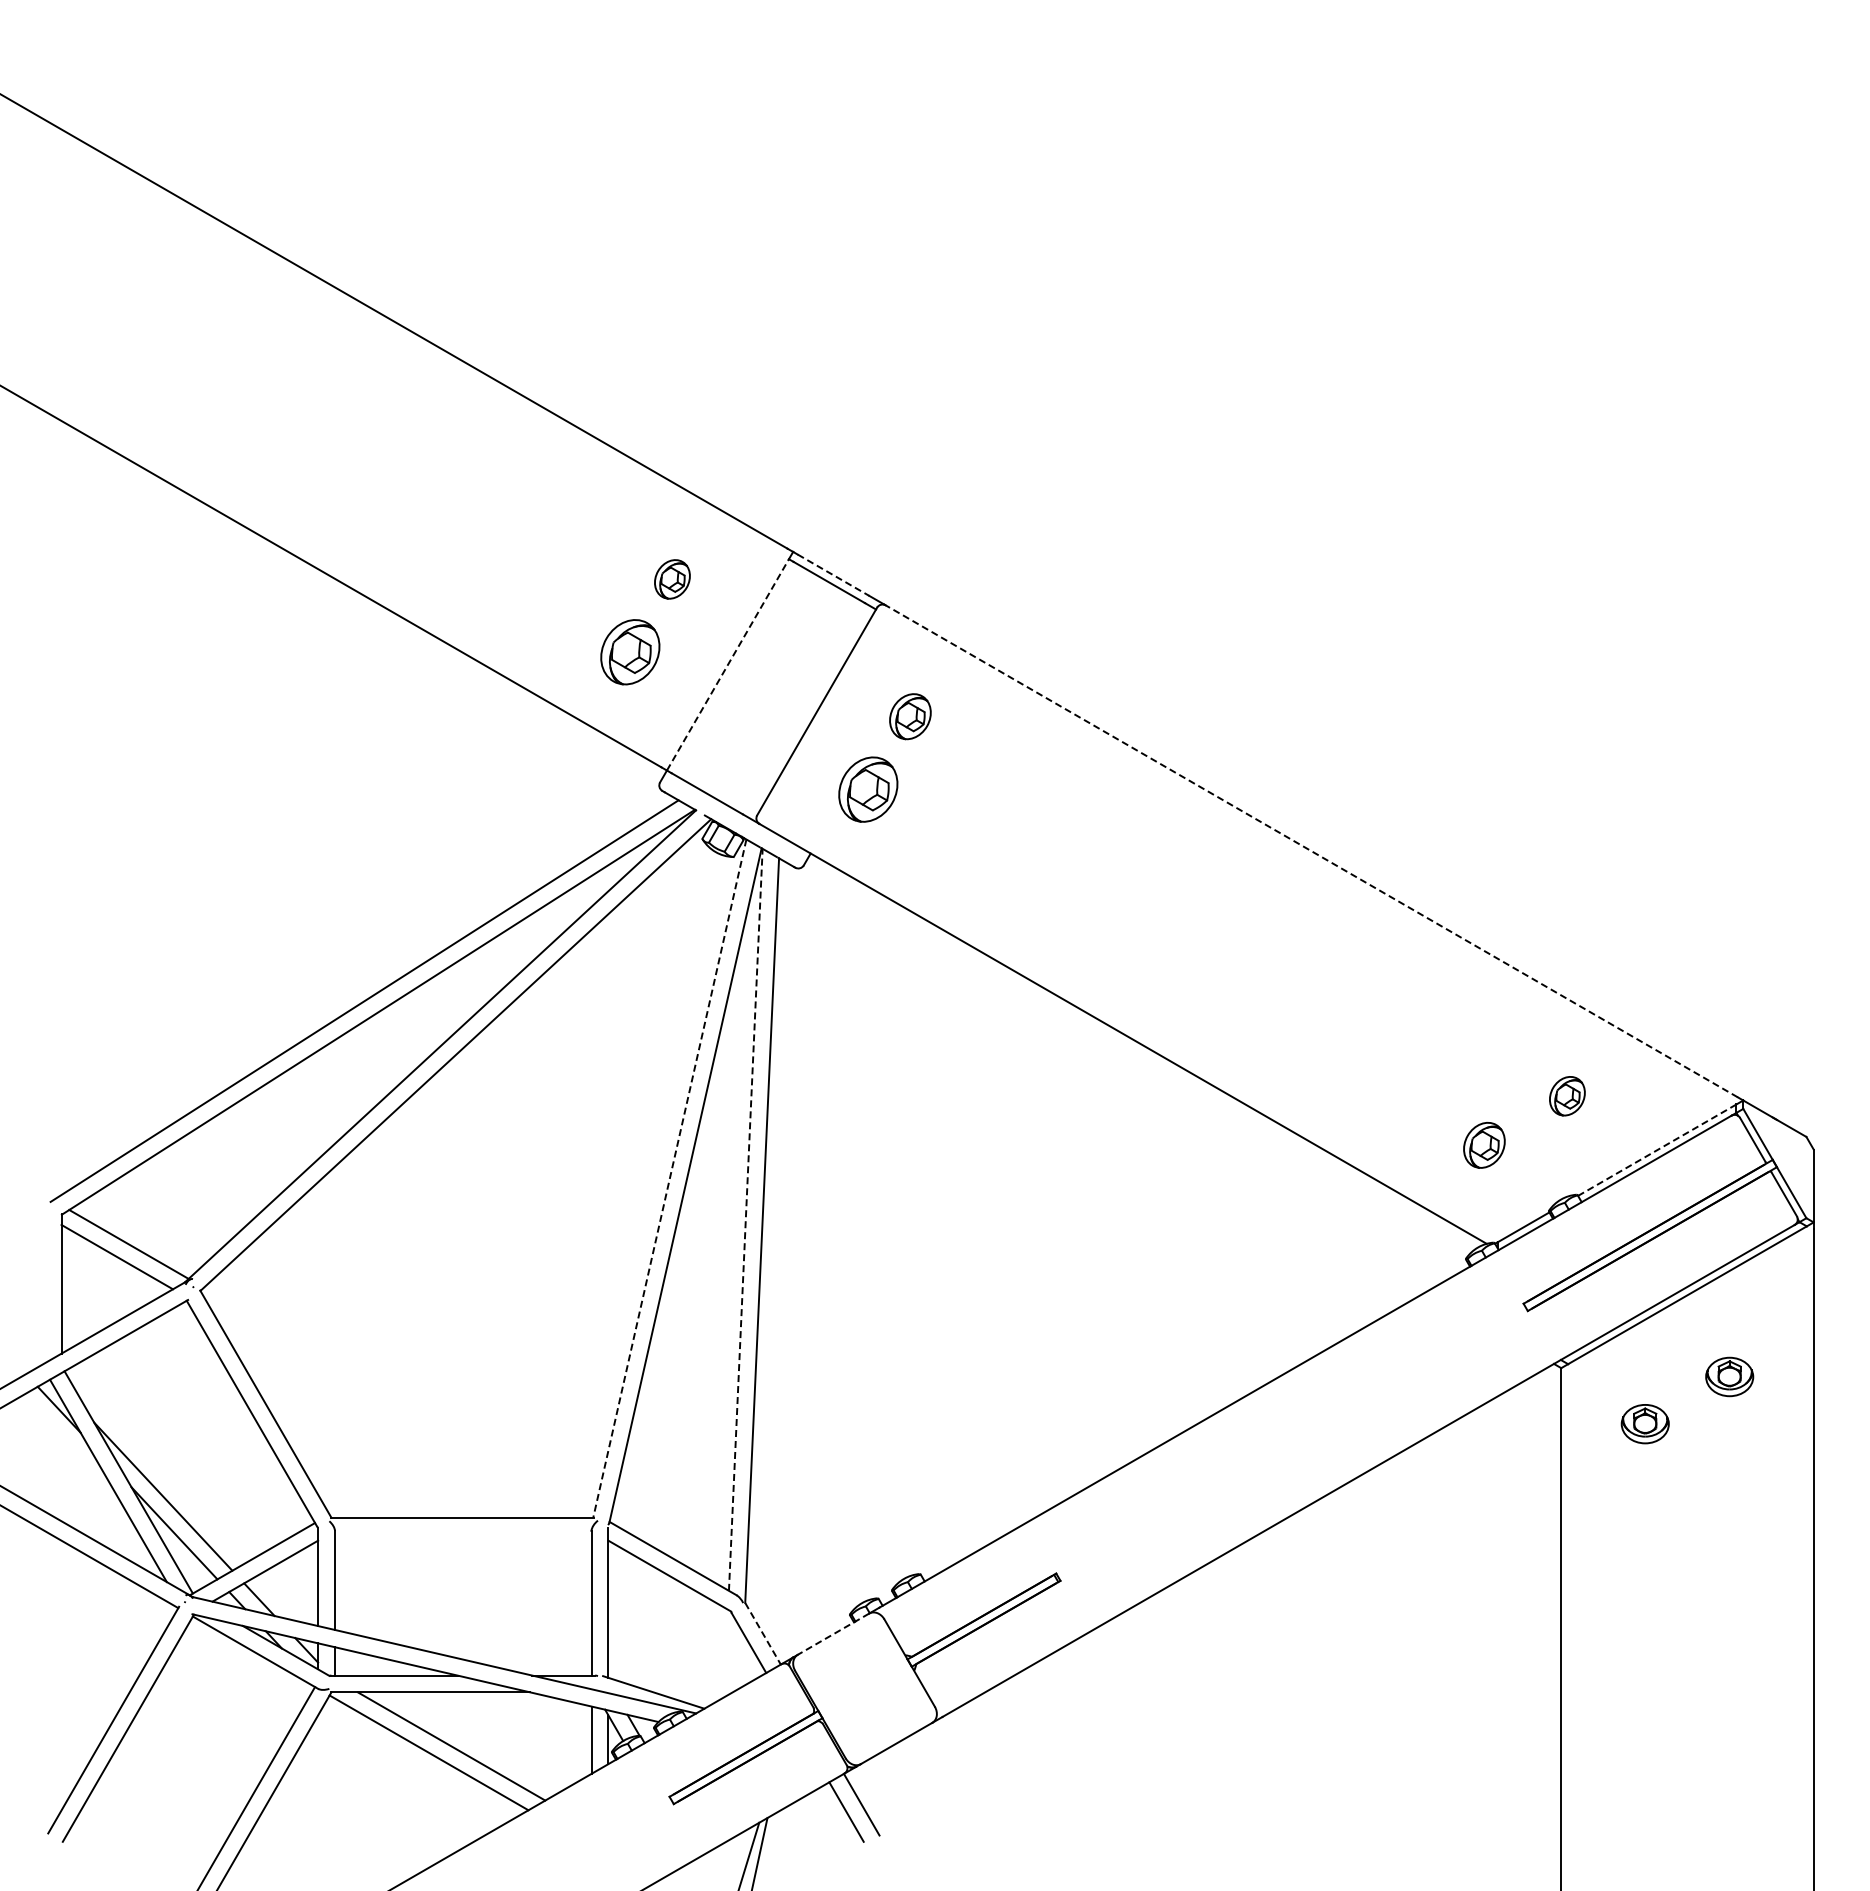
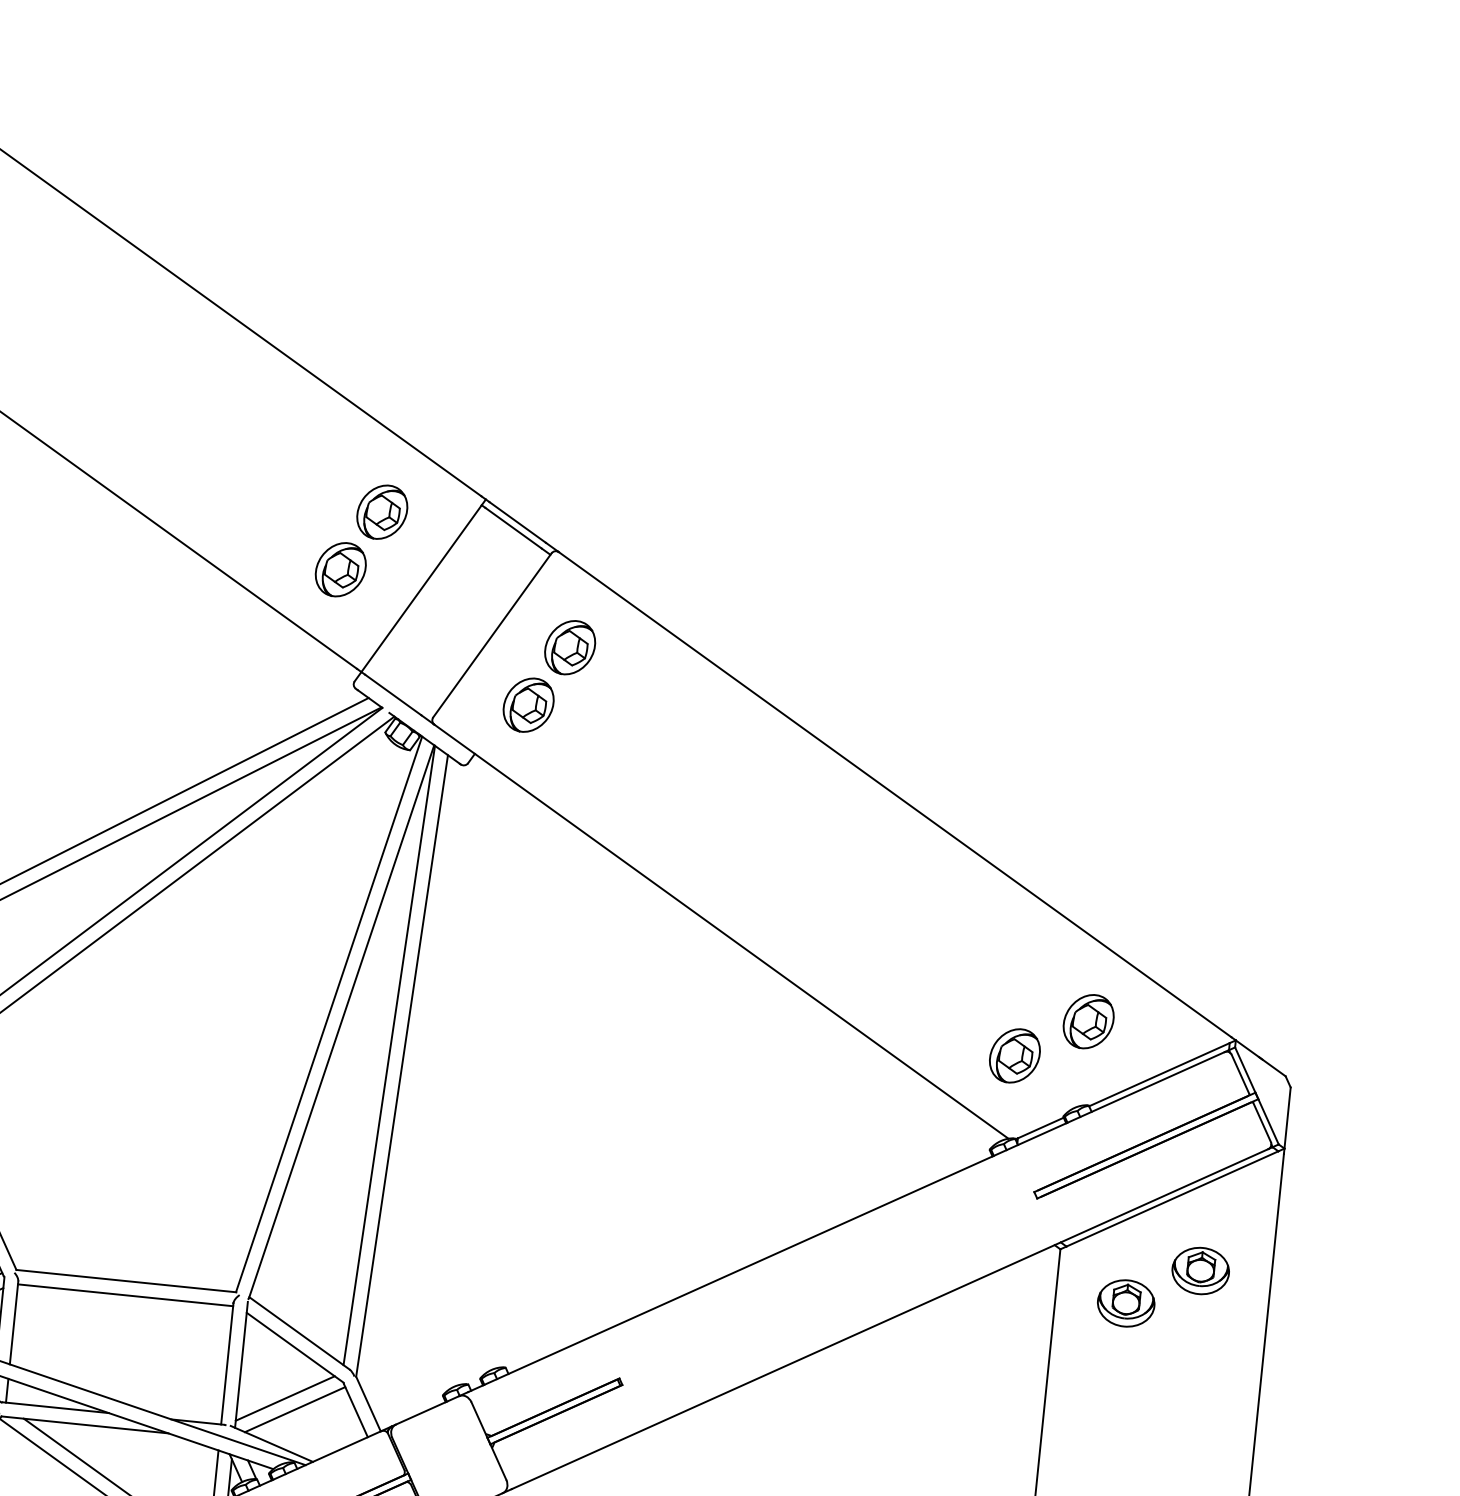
line: (833, 575) -> (517, 522), dashed -> solid
part: (672, 579) -> (382, 512), size x1.67
line: (728, 664) -> (422, 588), dashed -> solid
part: (910, 716) -> (570, 647), size x1.43
line: (1311, 851) -> (894, 794), dashed -> solid
part: (1567, 1096) -> (1088, 1022), size x1.67
part: (1484, 1145) -> (1015, 1056), size x1.43
line: (1656, 1150) -> (1158, 1074), dashed -> solid
line: (669, 1178) -> (328, 1014), dashed -> solid
line: (745, 1219) -> (389, 1055), dashed -> solid
part: (1729, 1376) -> (1200, 1270), size x1.43
part: (1644, 1423) -> (1125, 1302), size x1.43
line: (462, 1534) -> (124, 1295), added
line: (763, 1633) -> (368, 1403), dashed -> solid
line: (833, 1634) -> (427, 1410), dashed -> solid
line: (663, 1637) -> (284, 1398), added
line: (676, 1648) -> (294, 1409), added

